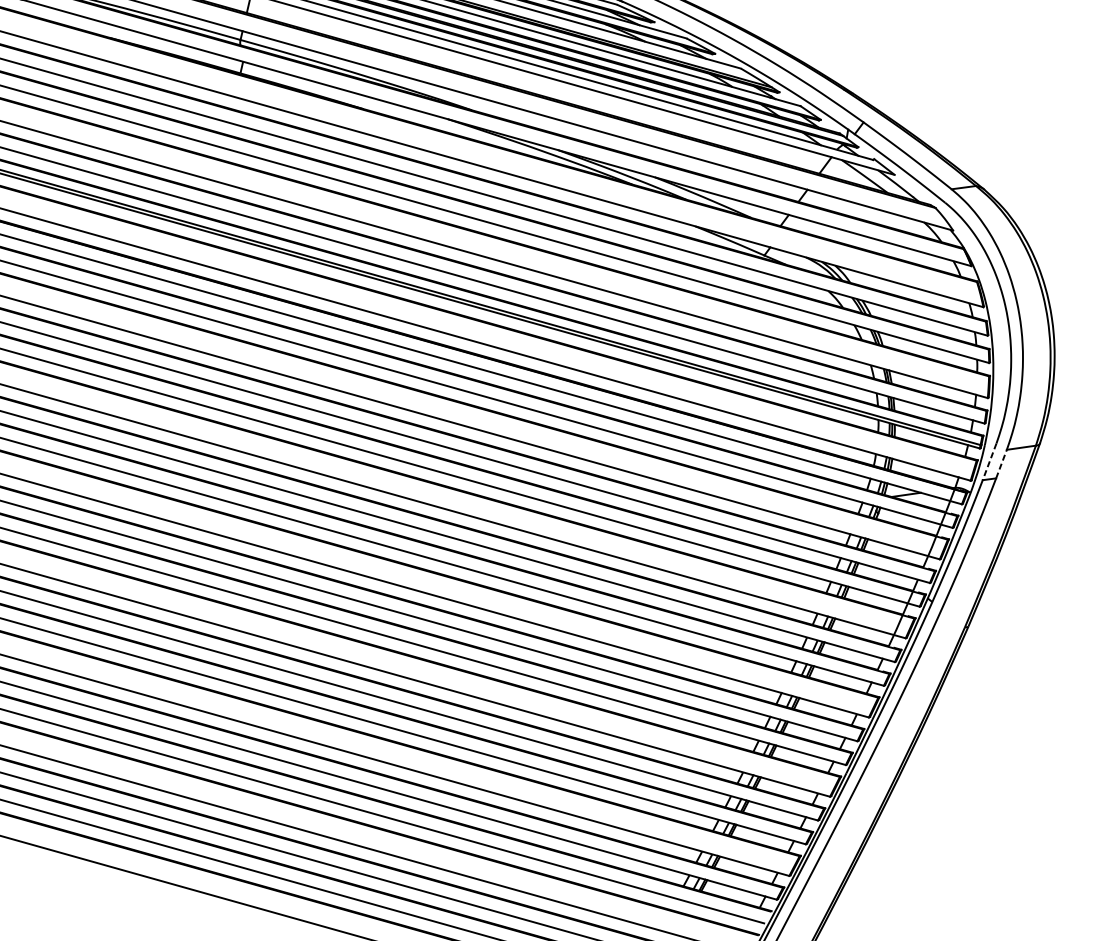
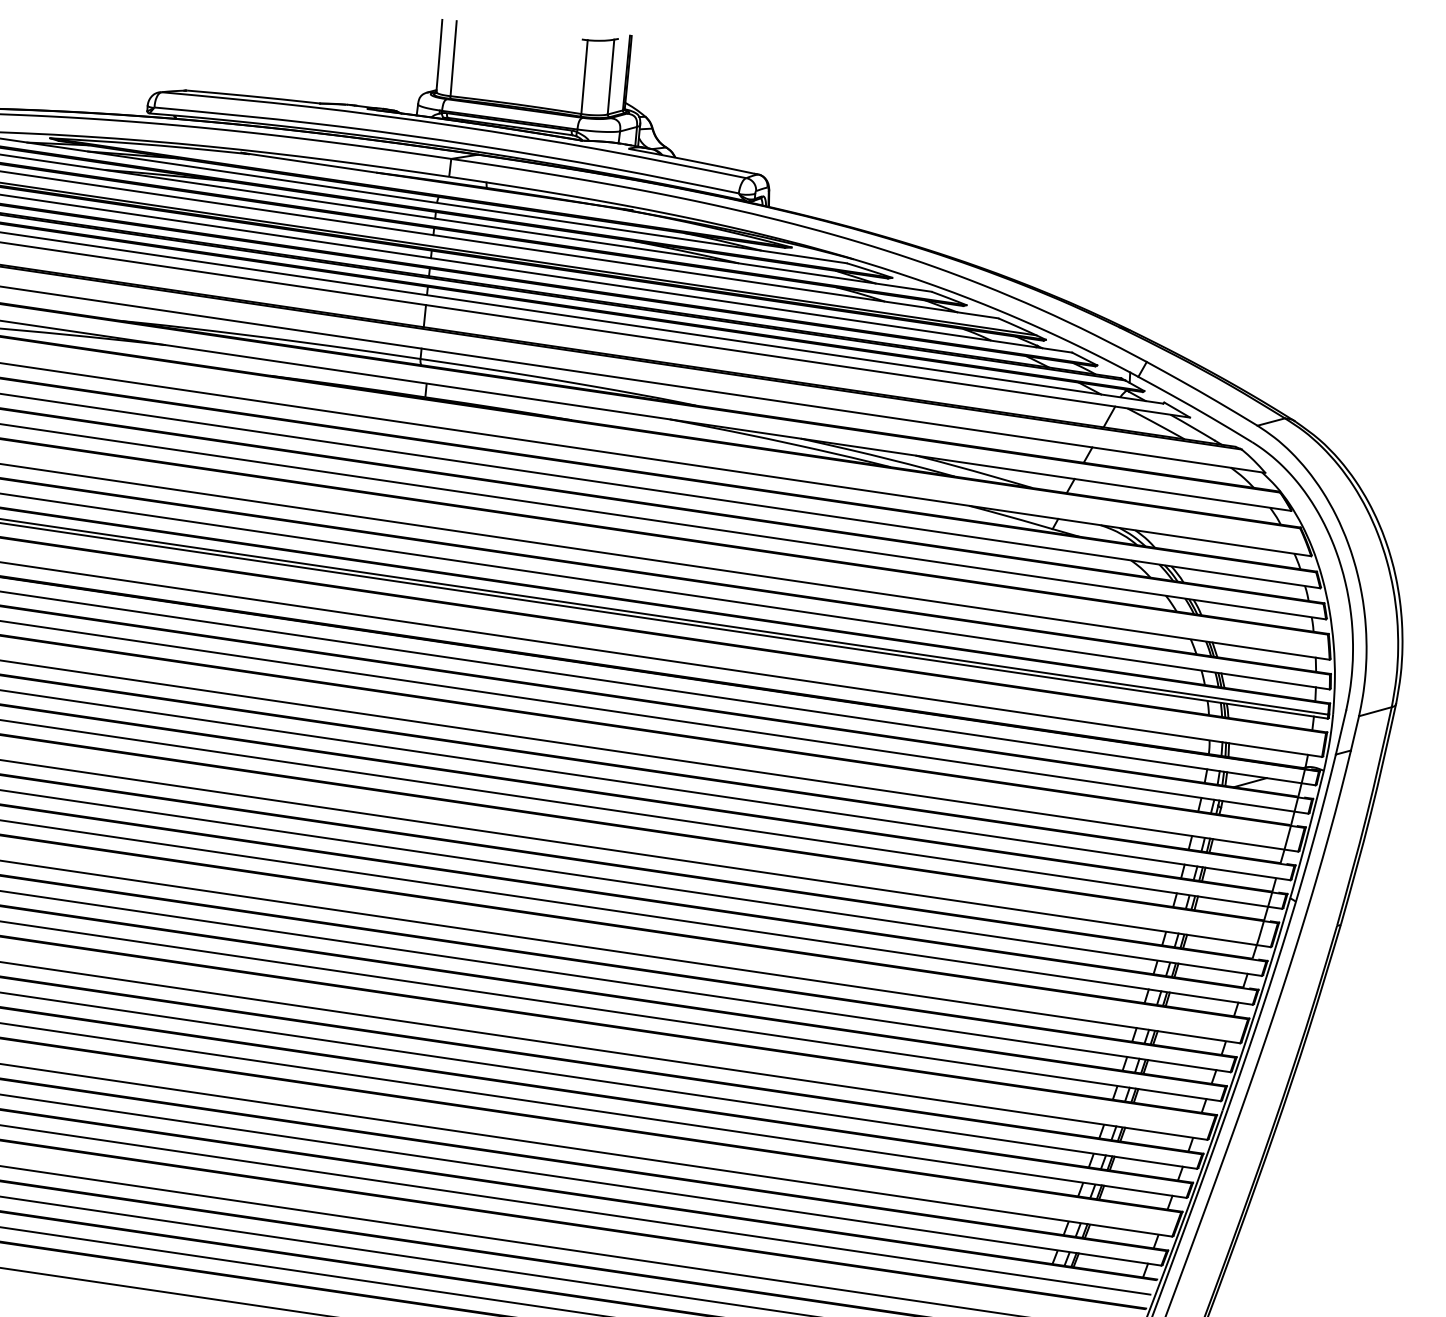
line: (990, 461) -> (1341, 732), dashed -> solid
line: (1001, 464) -> (1355, 733), dashed -> solid

